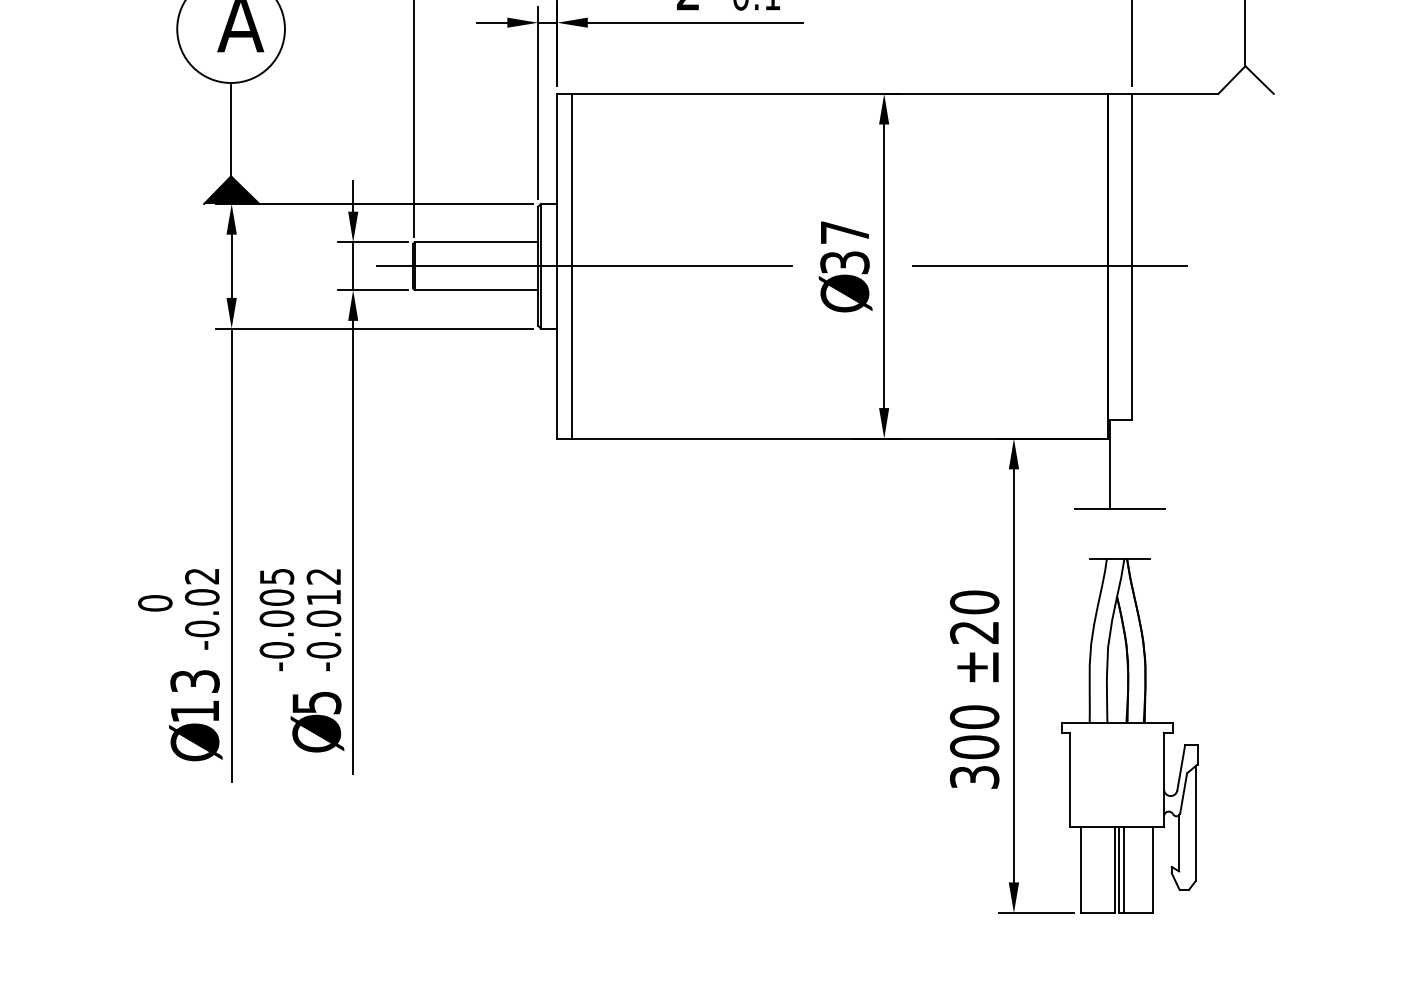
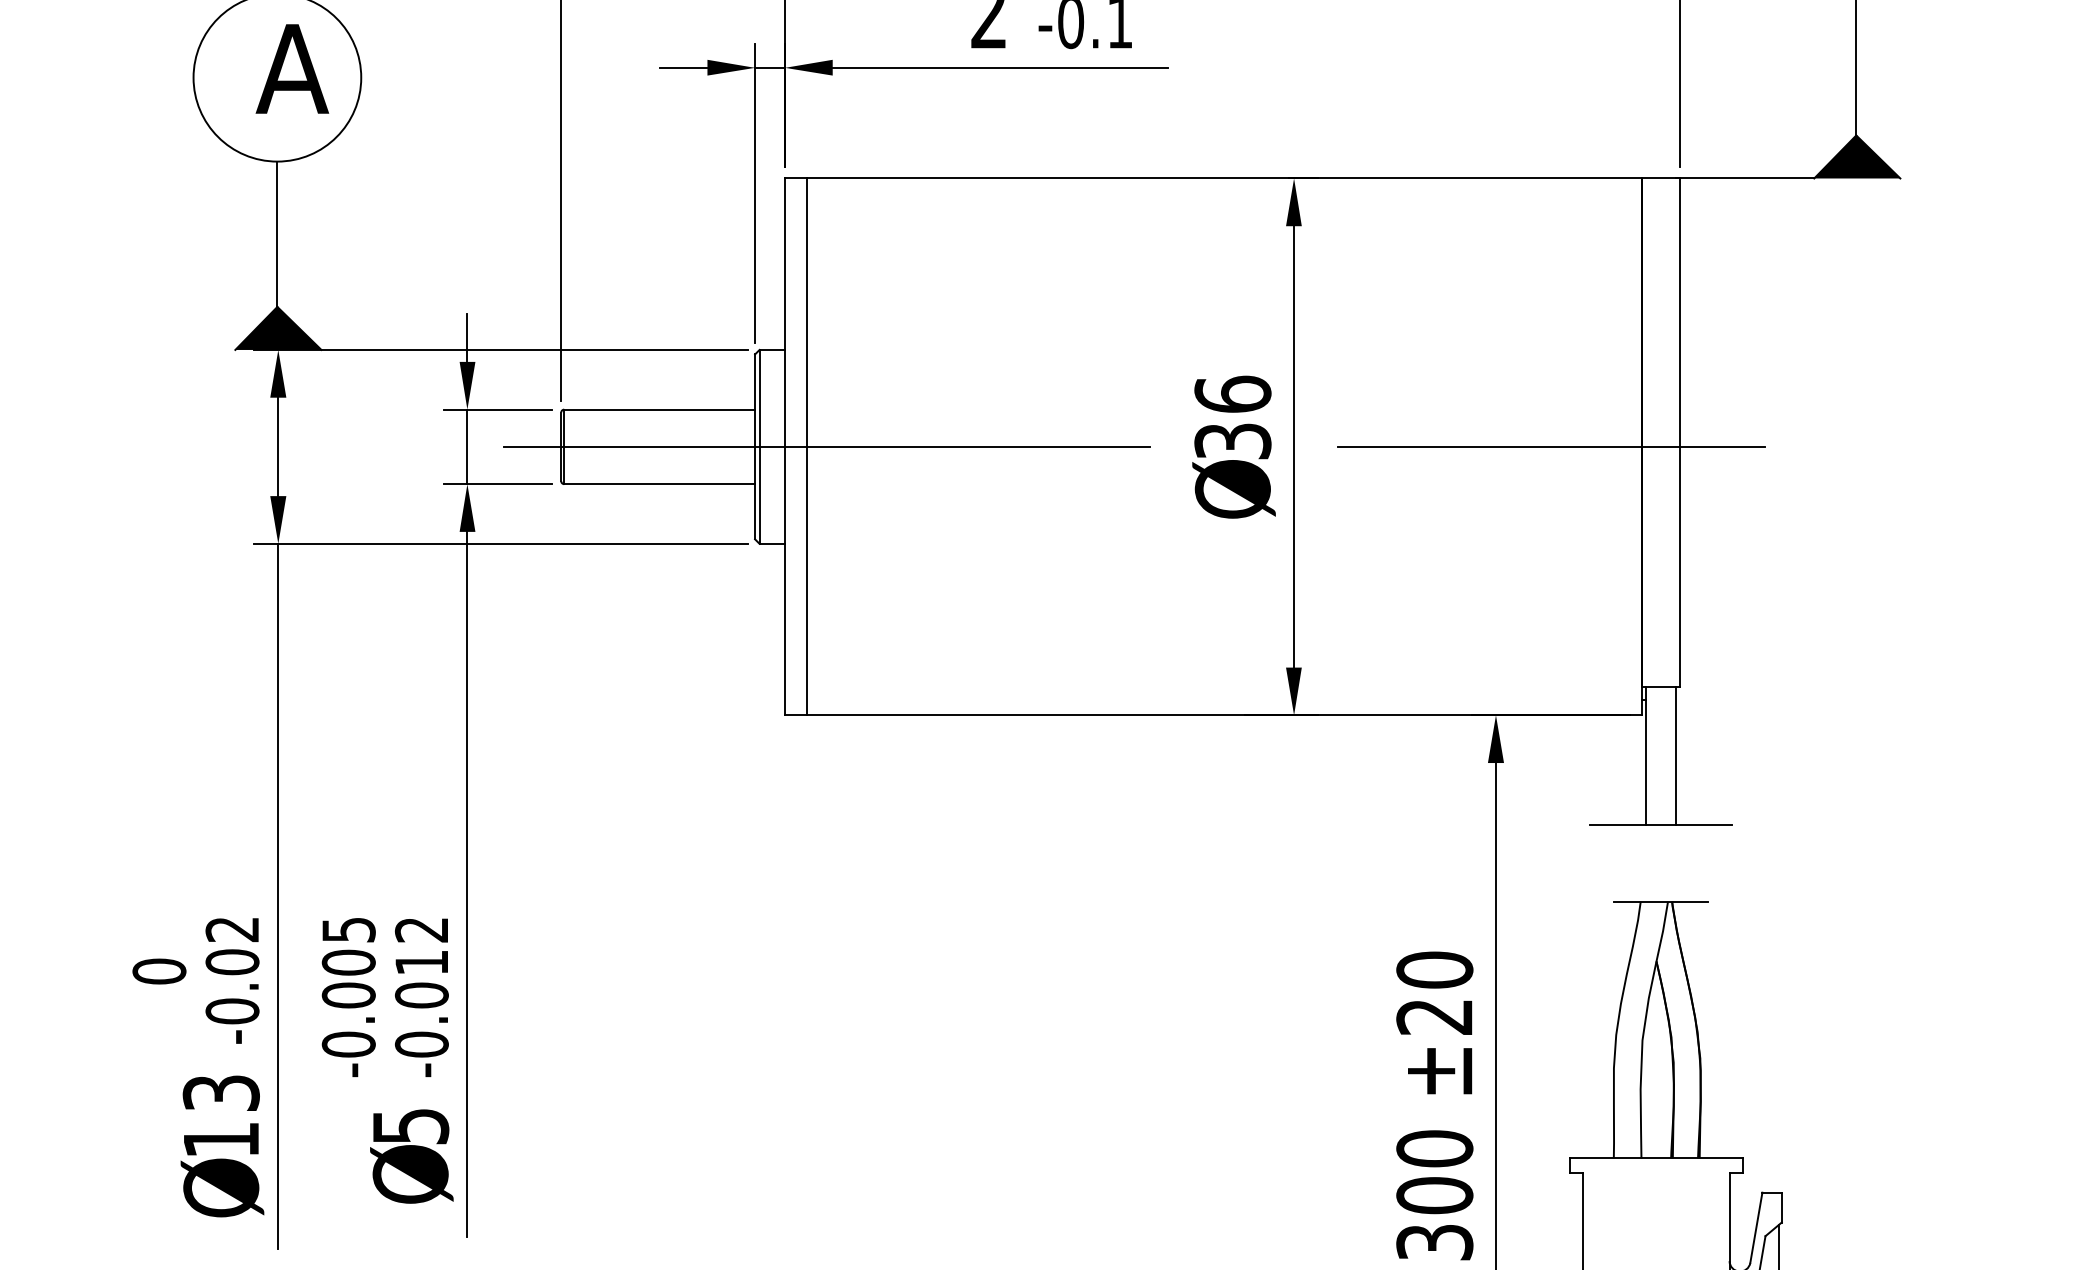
fill: (1245, 79) -> (1856, 156), added
text: (844, 232) -> (1232, 394), 37 -> 36
line: (1129, 464) -> (1675, 755), added

